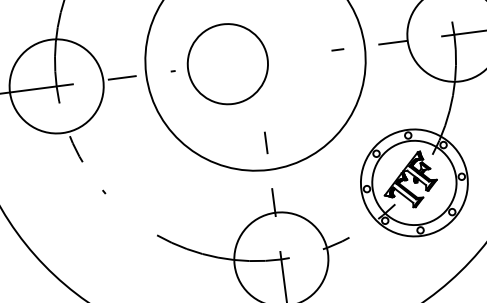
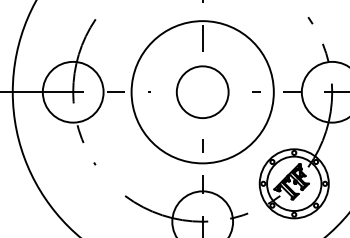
circle: (227, 63) -> (202, 91), moved

